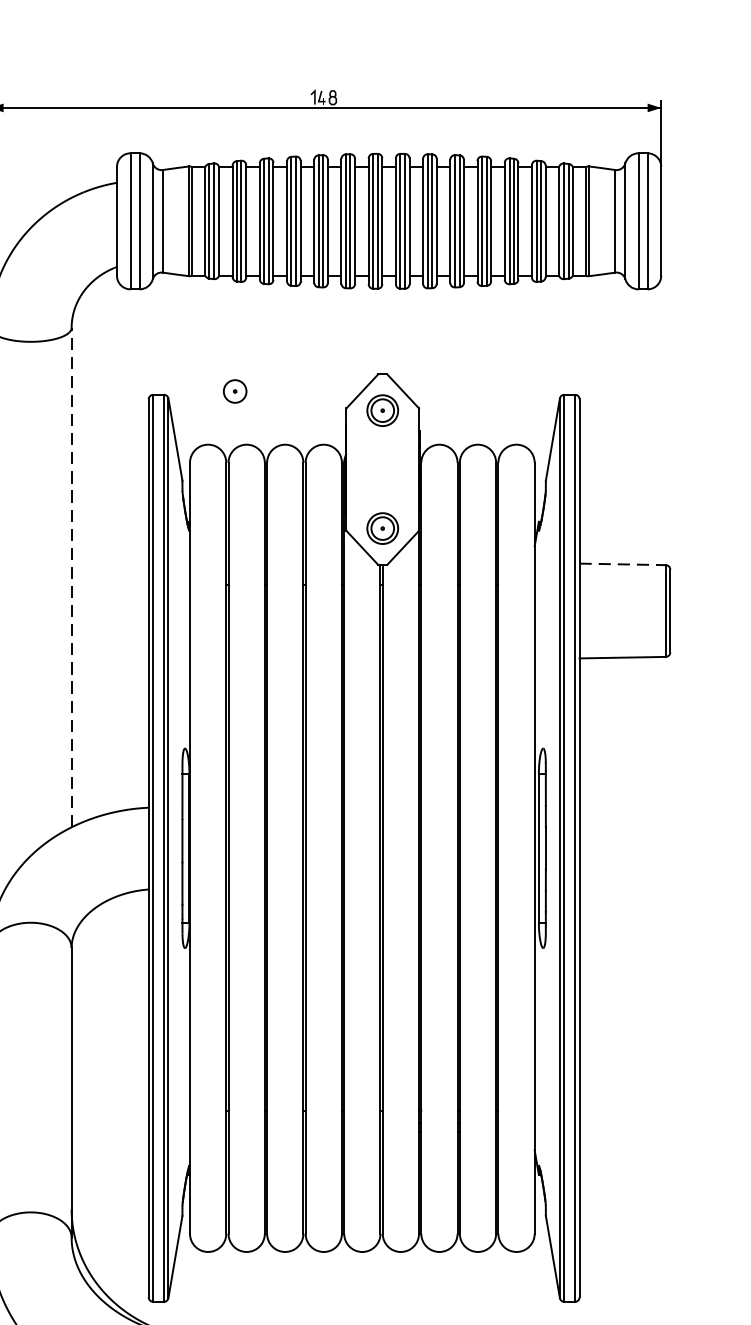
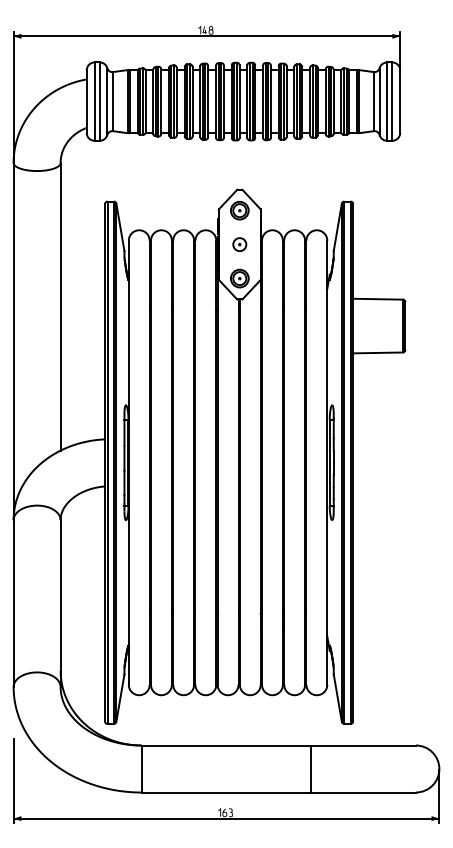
part: (234, 391) -> (239, 244), moved
line: (623, 564) -> (378, 299), dashed -> solid
line: (71, 577) -> (60, 306), dashed -> solid

